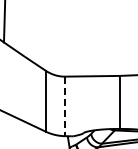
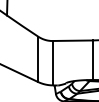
line: (65, 106) -> (52, 63), dashed -> solid

